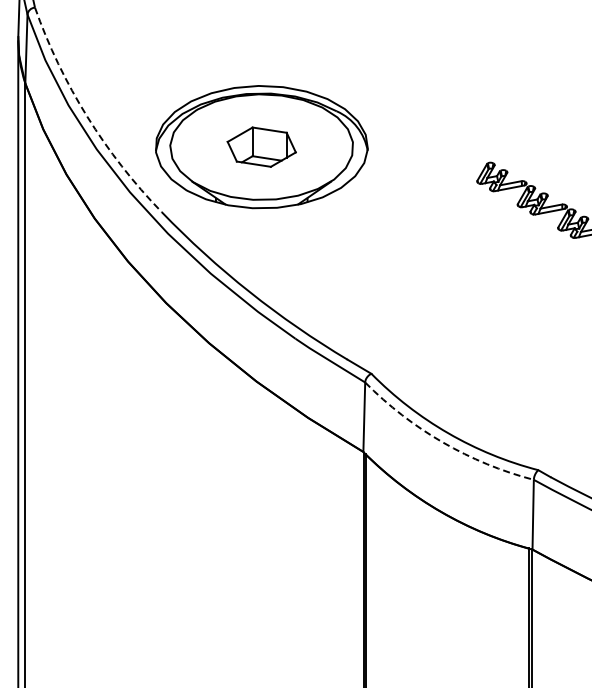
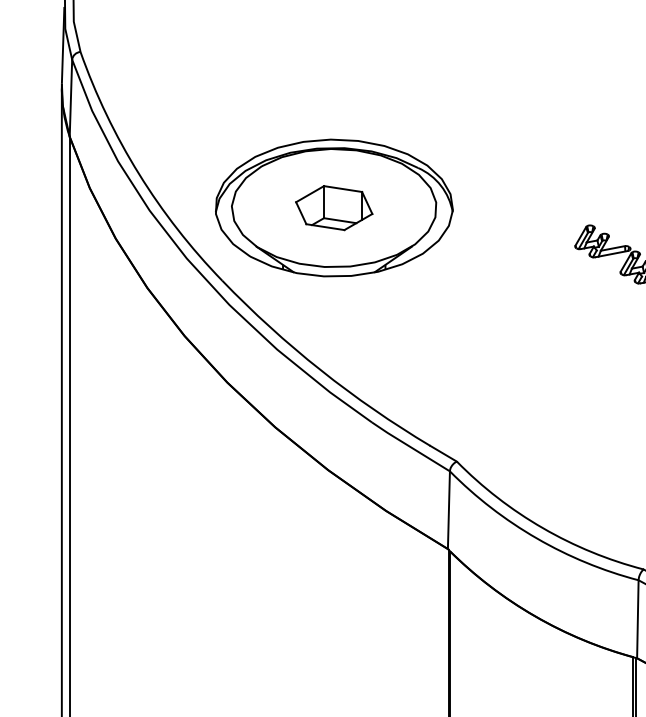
arc: (87, 116) -> (139, 173), dashed -> solid
arc: (442, 442) -> (536, 538), dashed -> solid

